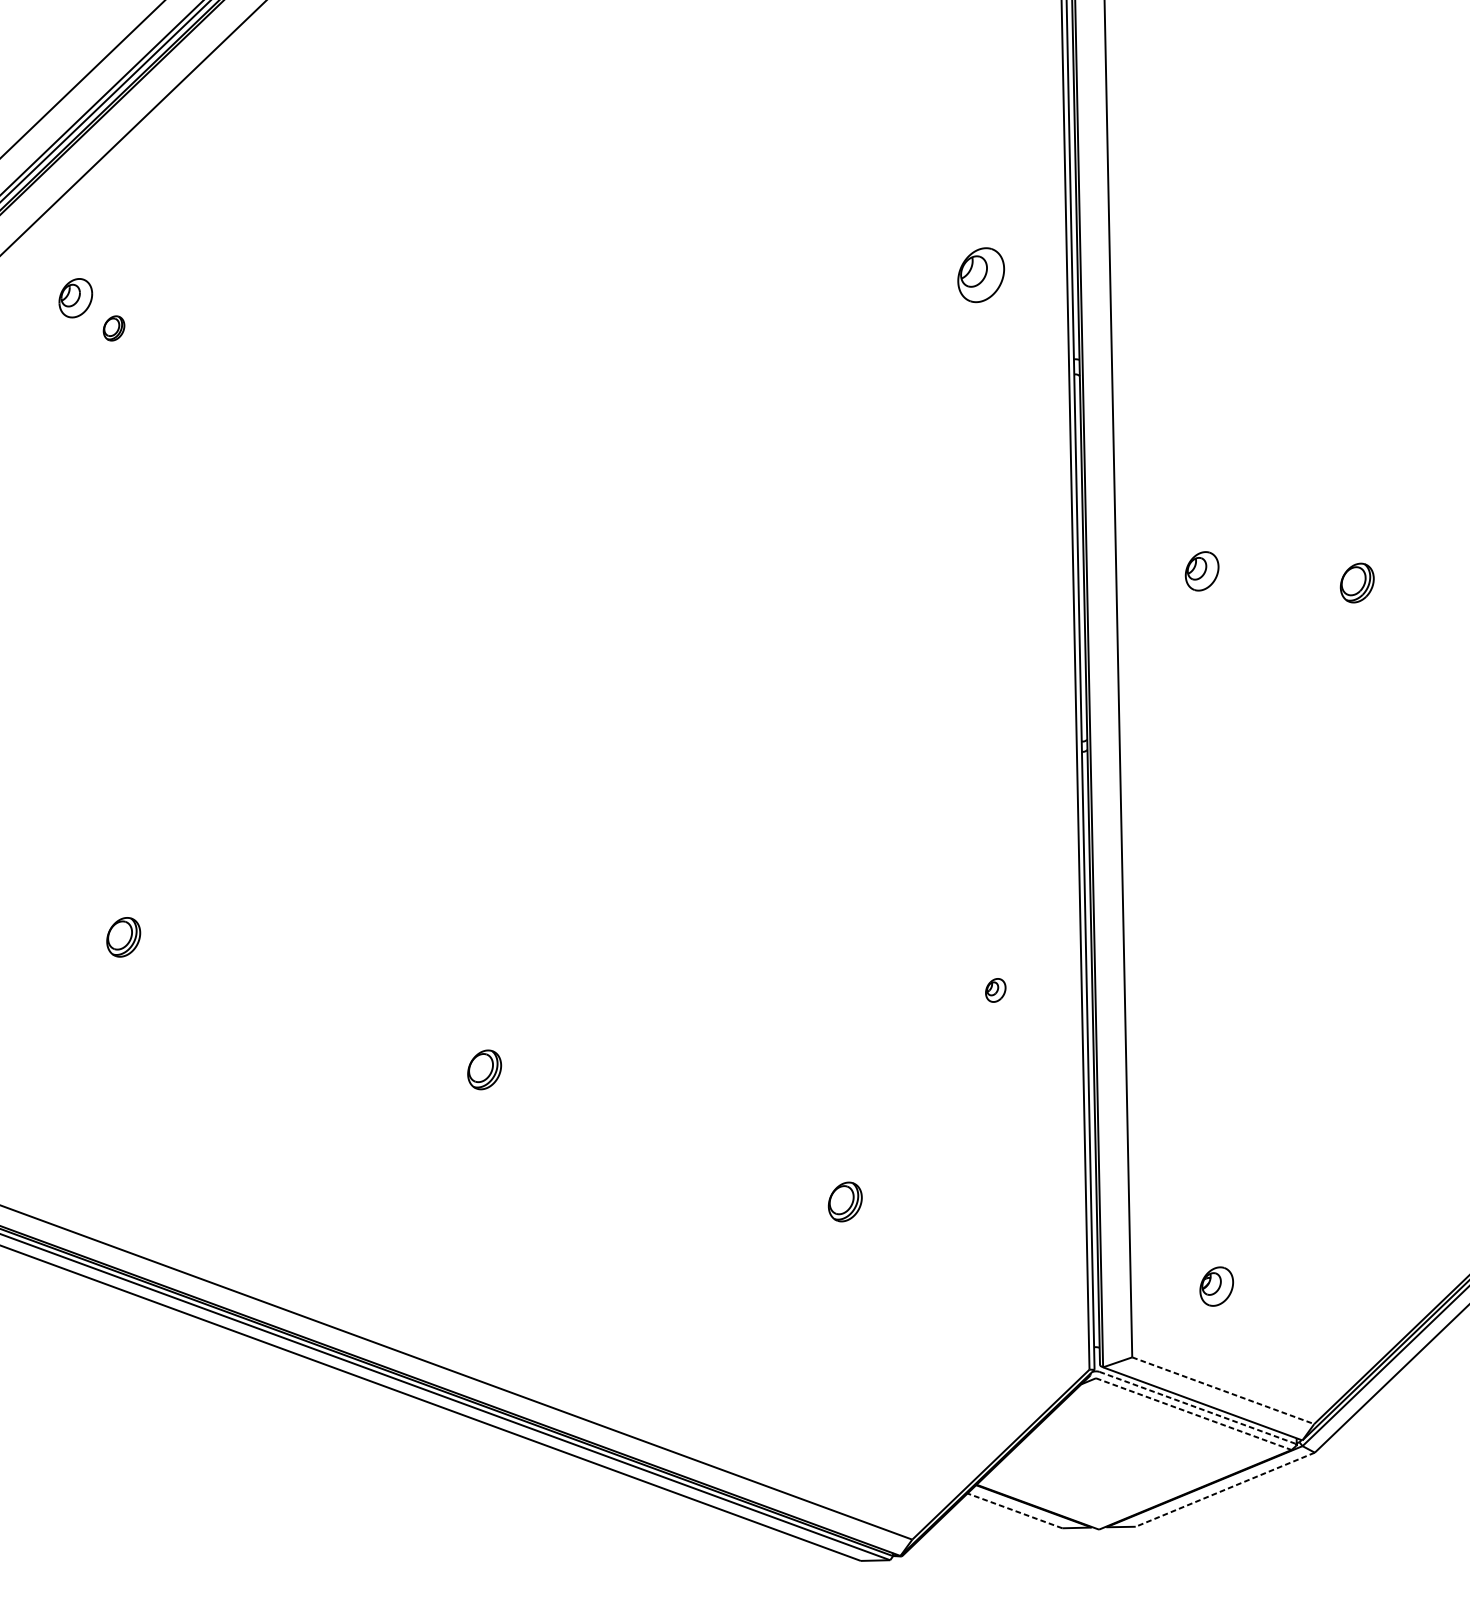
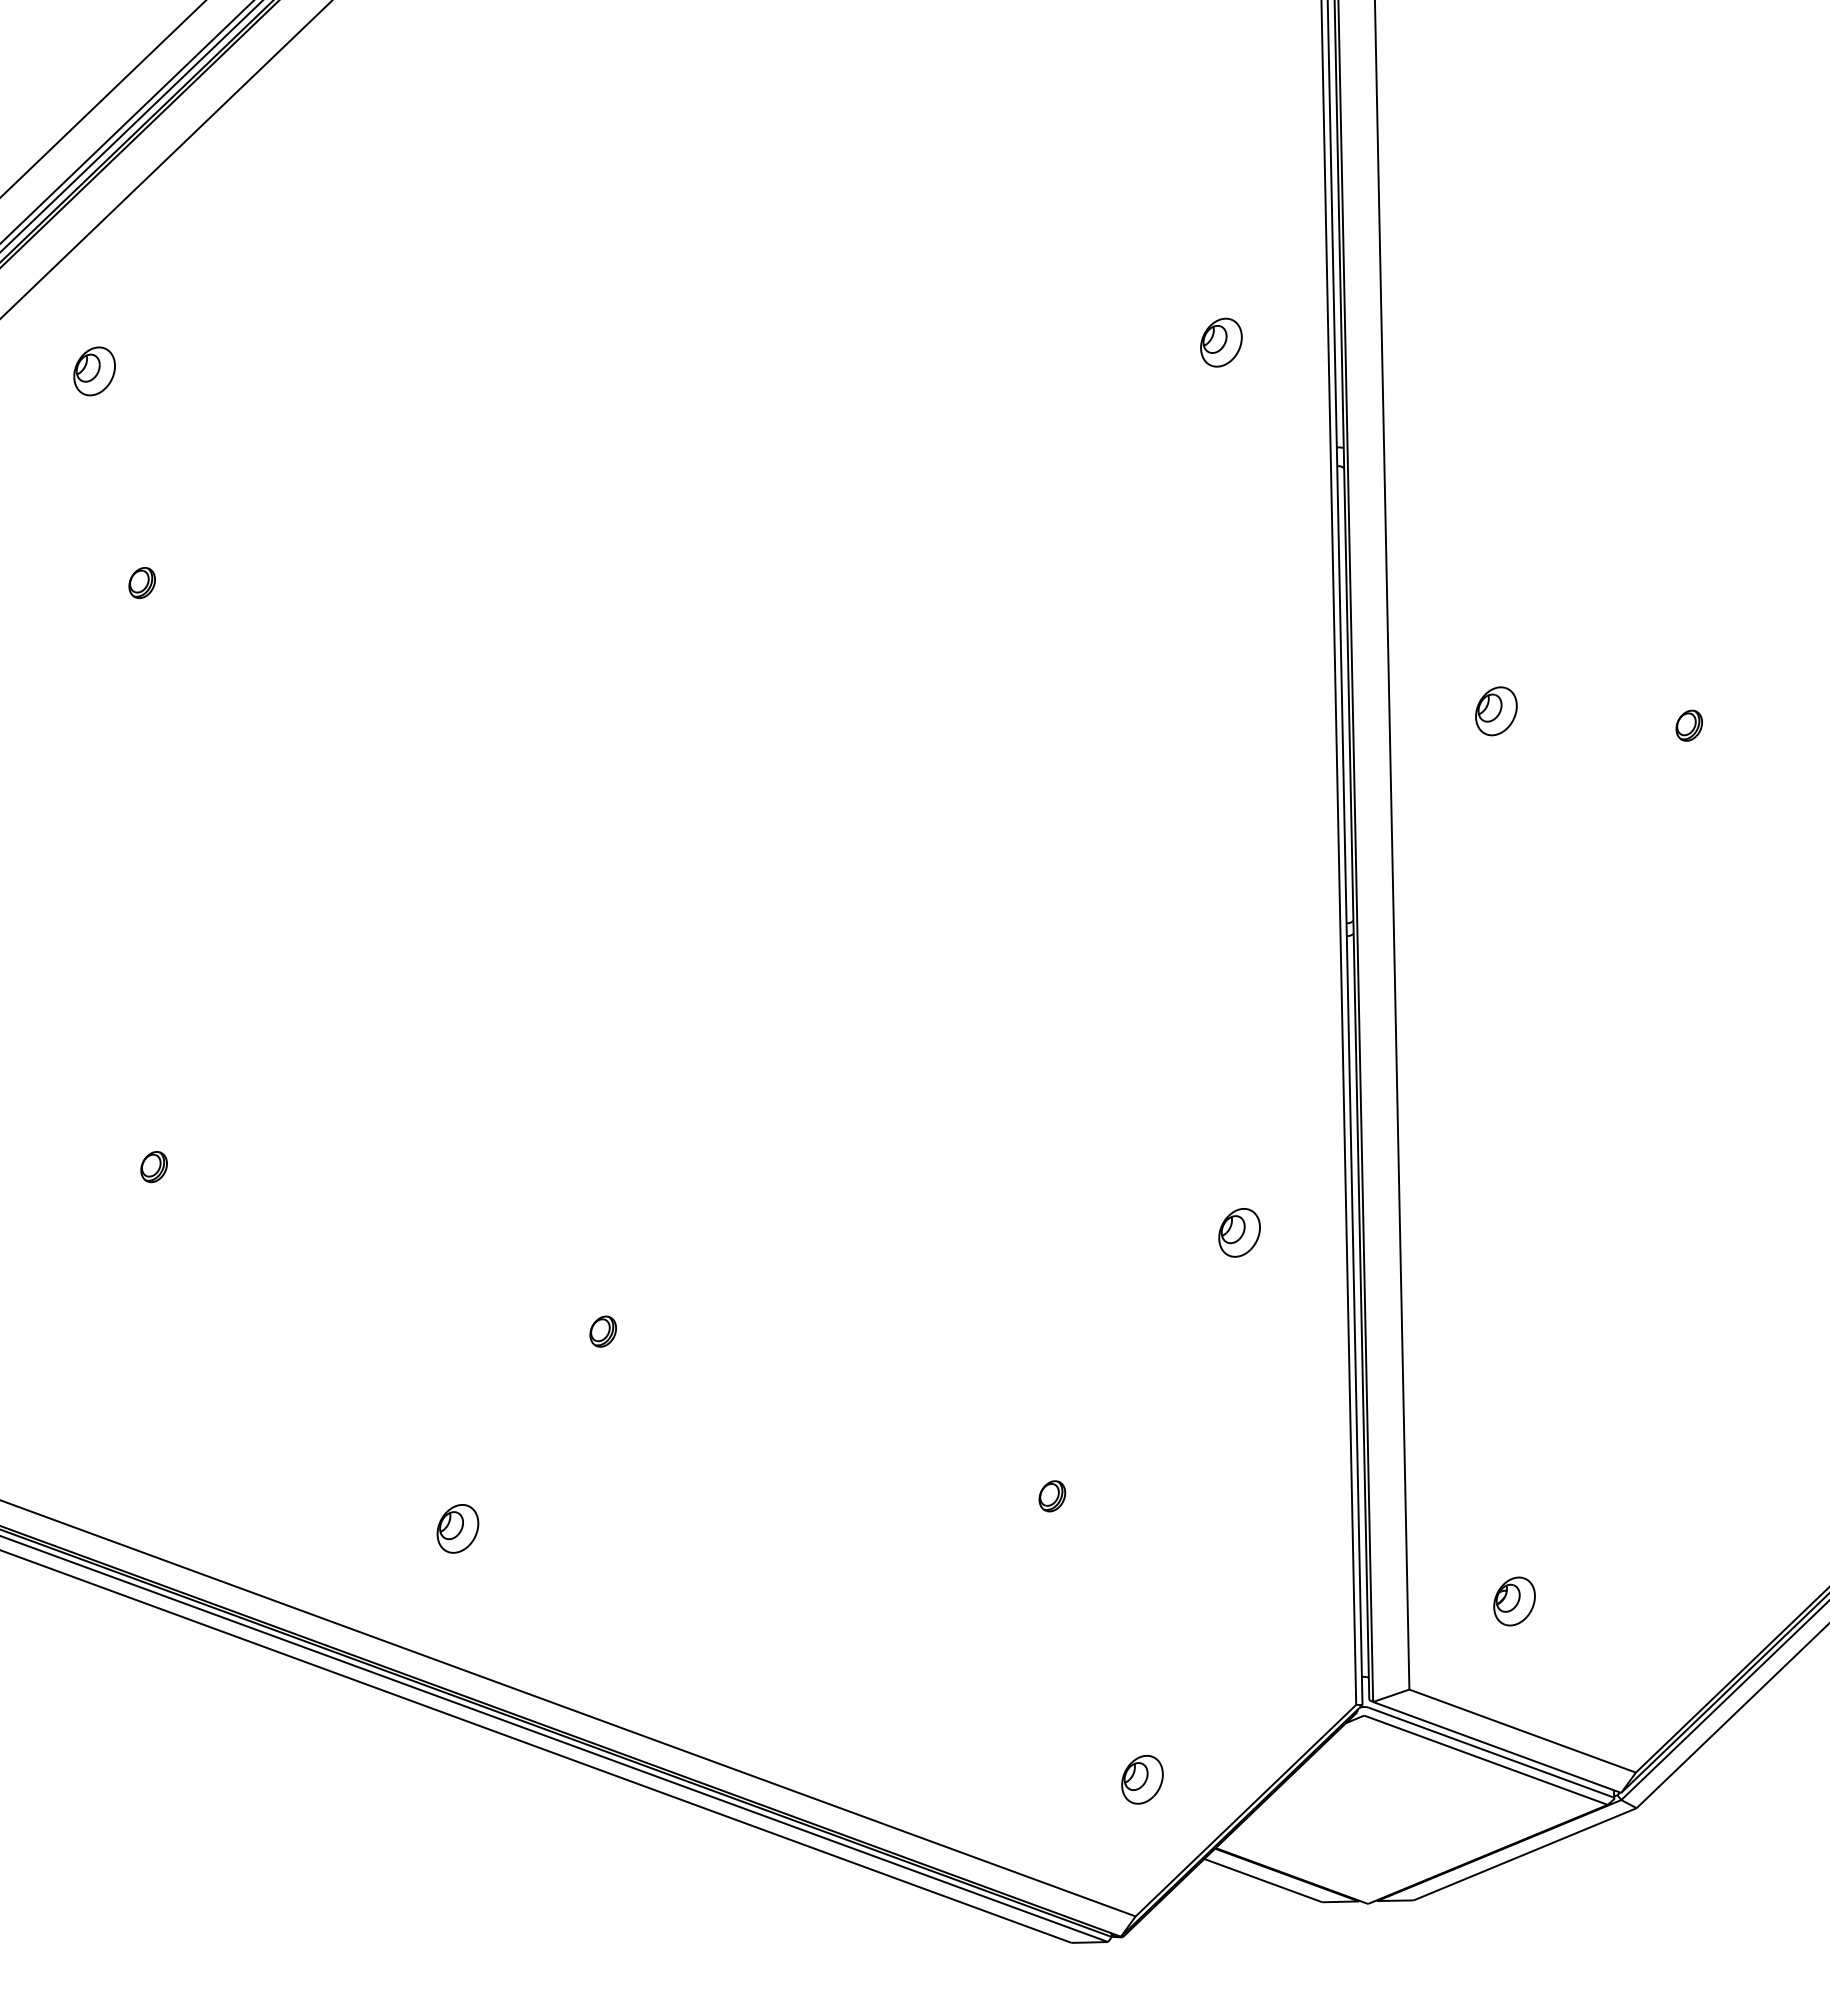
part: (981, 274) -> (1221, 342), size x0.71
part: (113, 328) -> (141, 583), moved
part: (1356, 582) -> (1688, 725), size x0.62
part: (123, 937) -> (153, 1167), size x0.62
part: (995, 990) -> (1239, 1232), size x1.67
part: (483, 1069) -> (602, 1331), size x0.62
part: (845, 1202) -> (1052, 1496), size x0.62
part: (367, 1227) -> (457, 1528), added
line: (1223, 1391) -> (1522, 1731), dashed -> solid
line: (1197, 1407) -> (1490, 1752), dashed -> solid
line: (1194, 1414) -> (1486, 1760), dashed -> solid
part: (917, 1429) -> (1142, 1779), added
line: (1225, 1489) -> (1525, 1854), dashed -> solid
line: (1015, 1510) -> (1263, 1880), dashed -> solid

